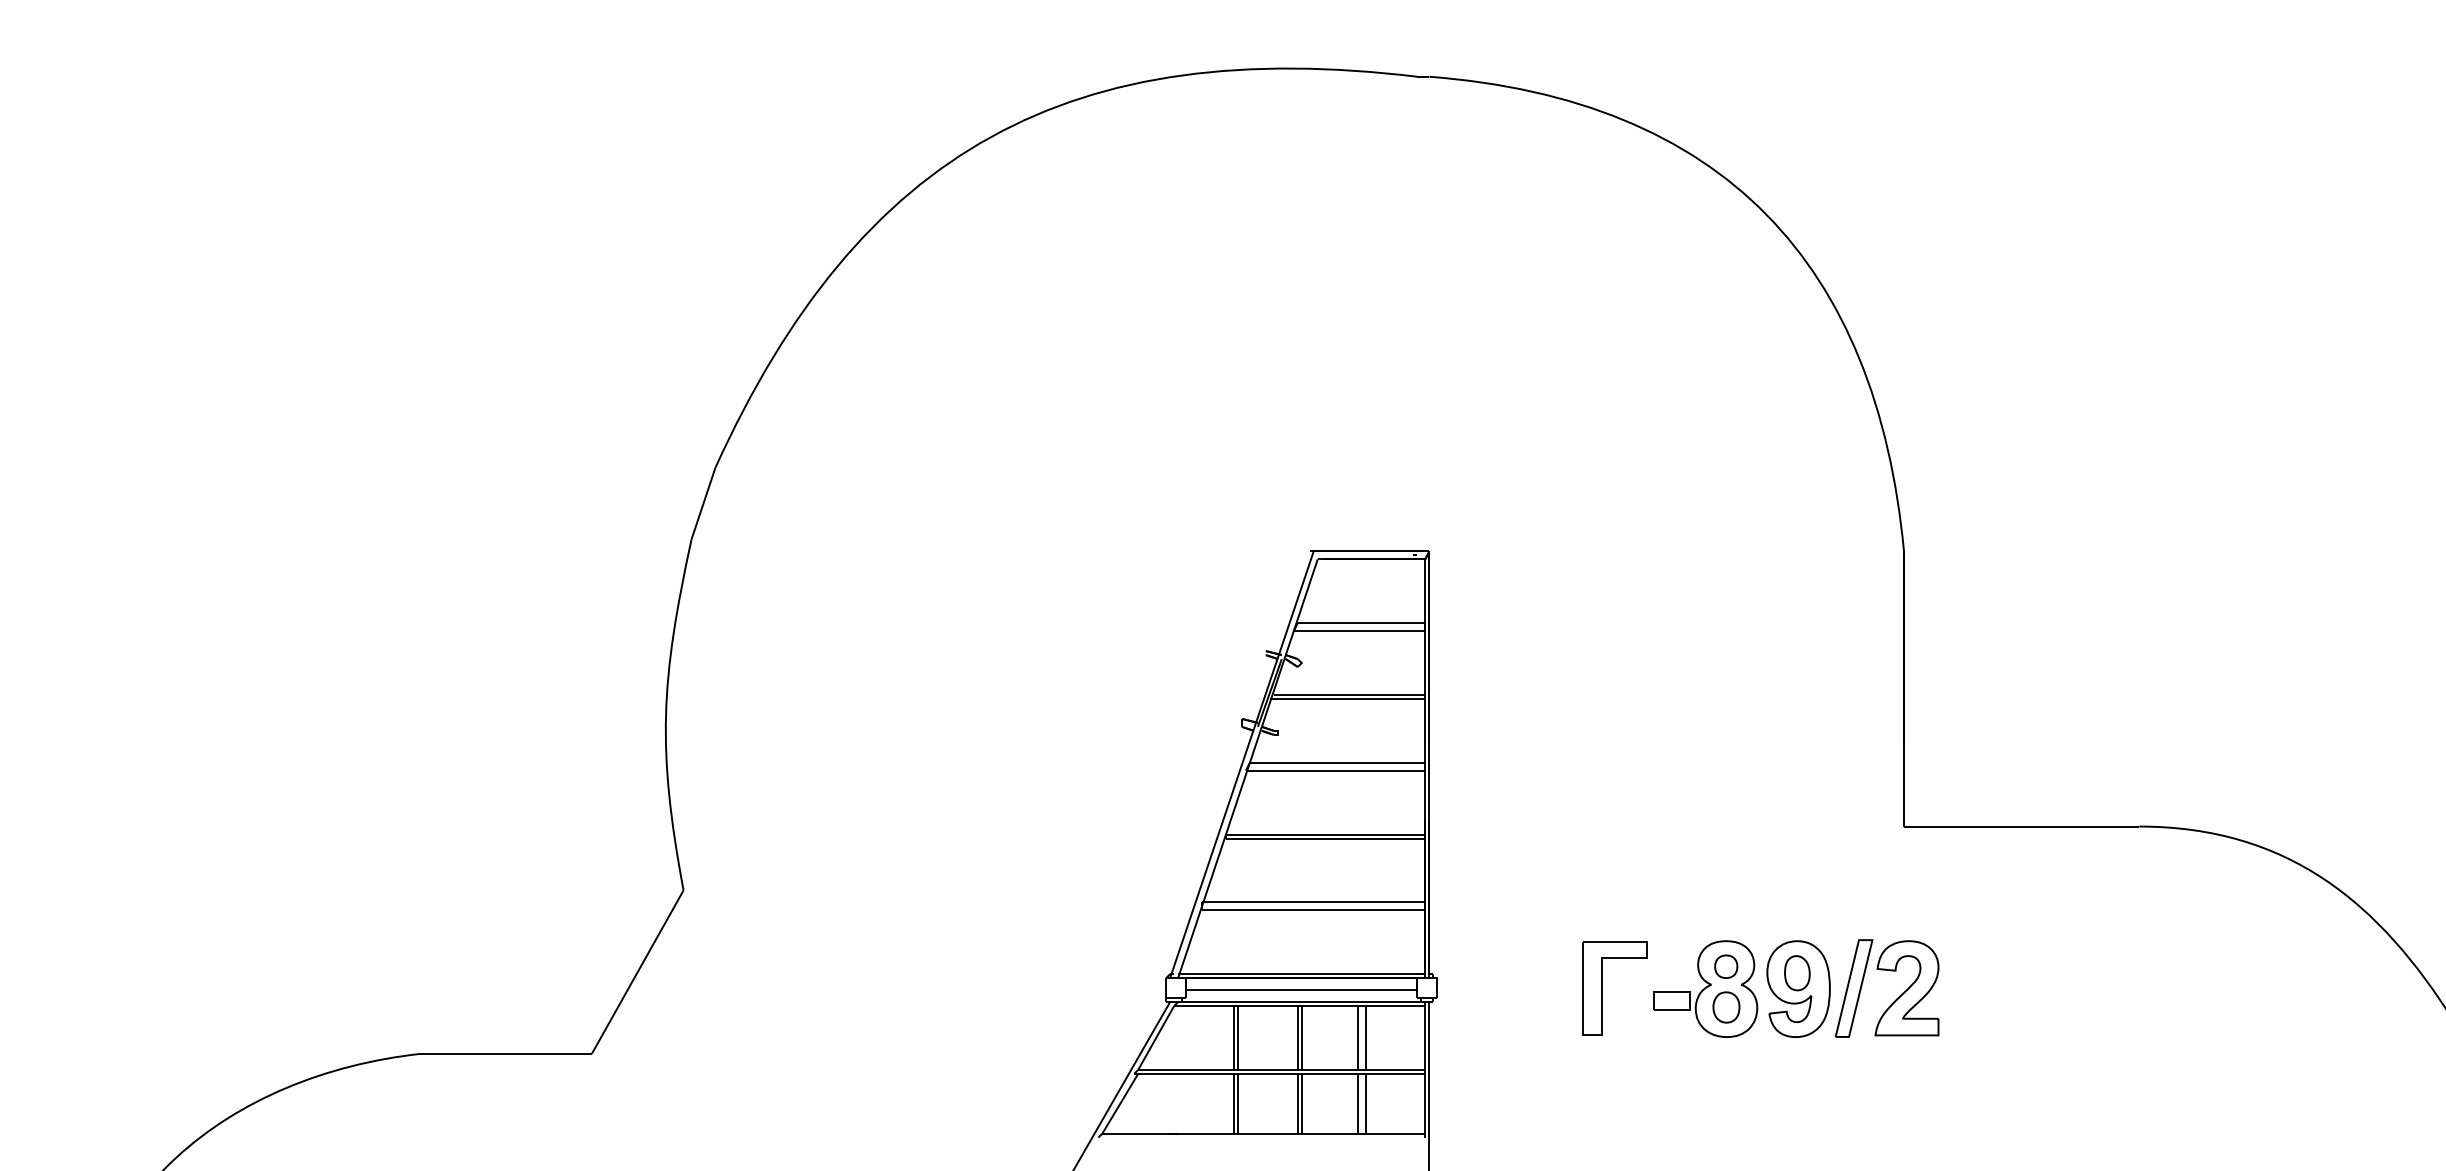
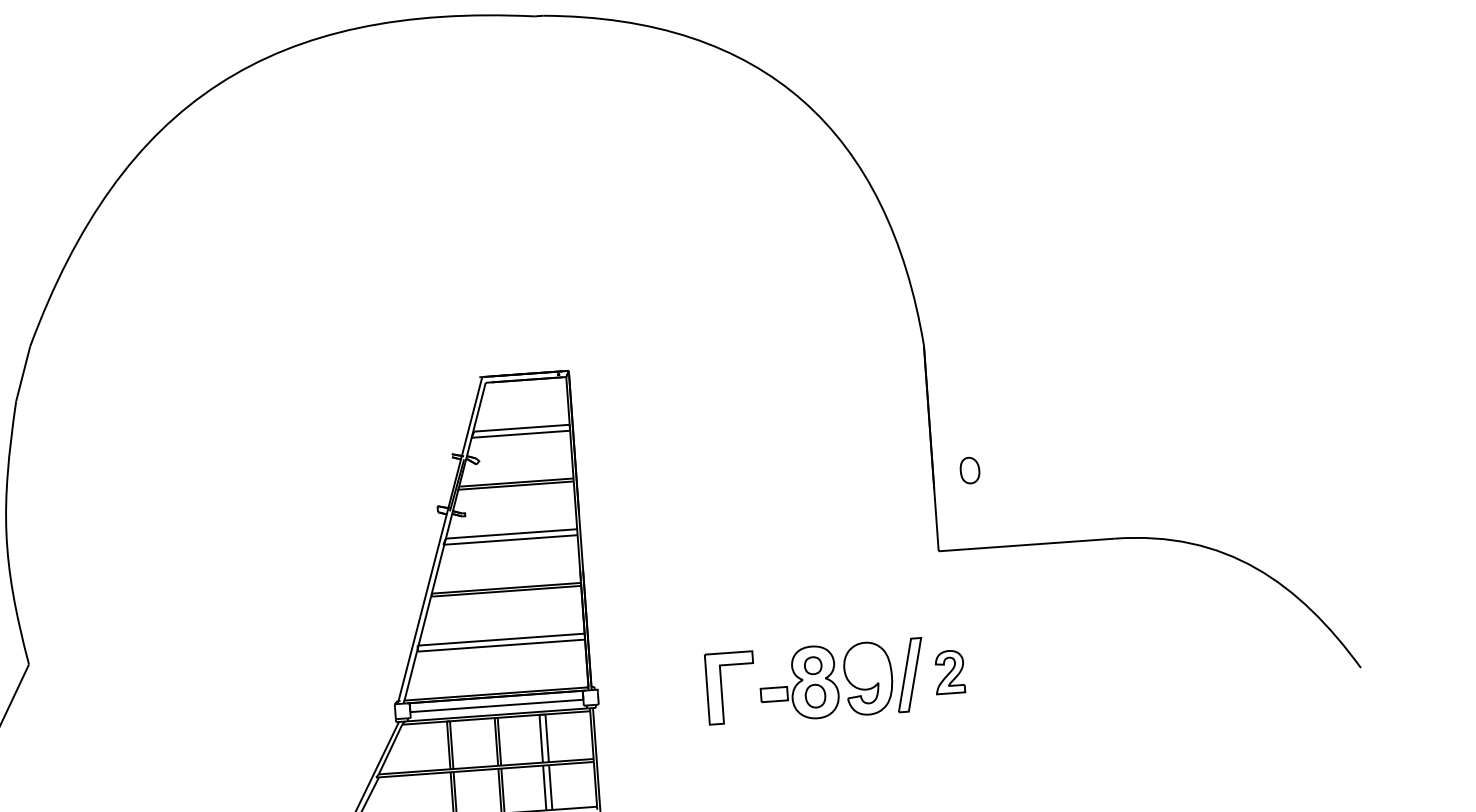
part: (1797, 973) -> (970, 470), moved
part: (1906, 988) -> (949, 672), size x0.6

